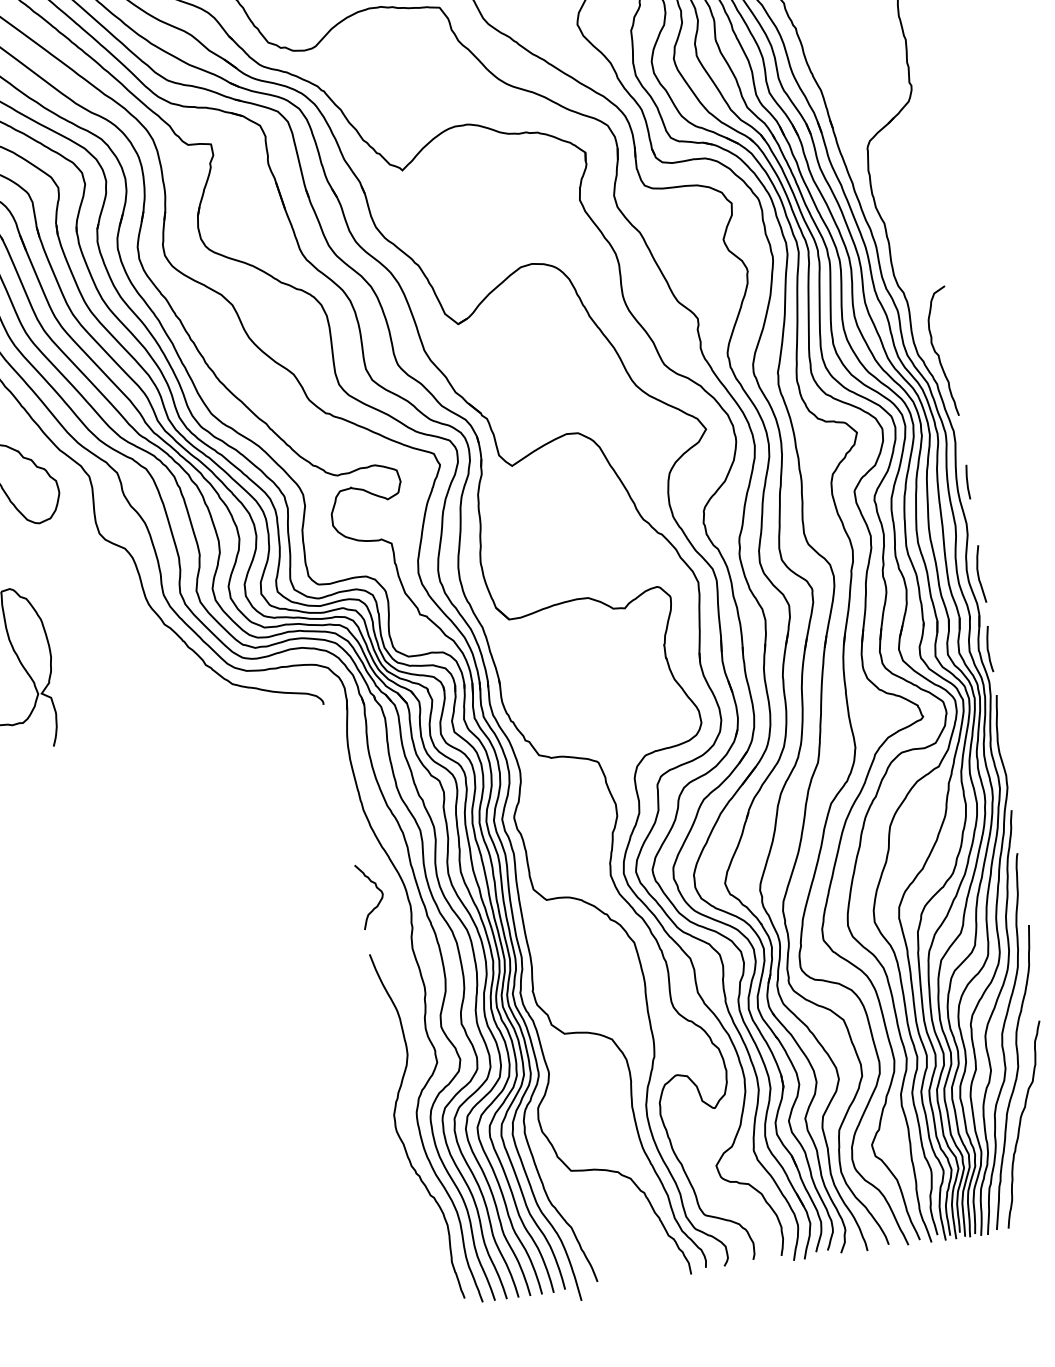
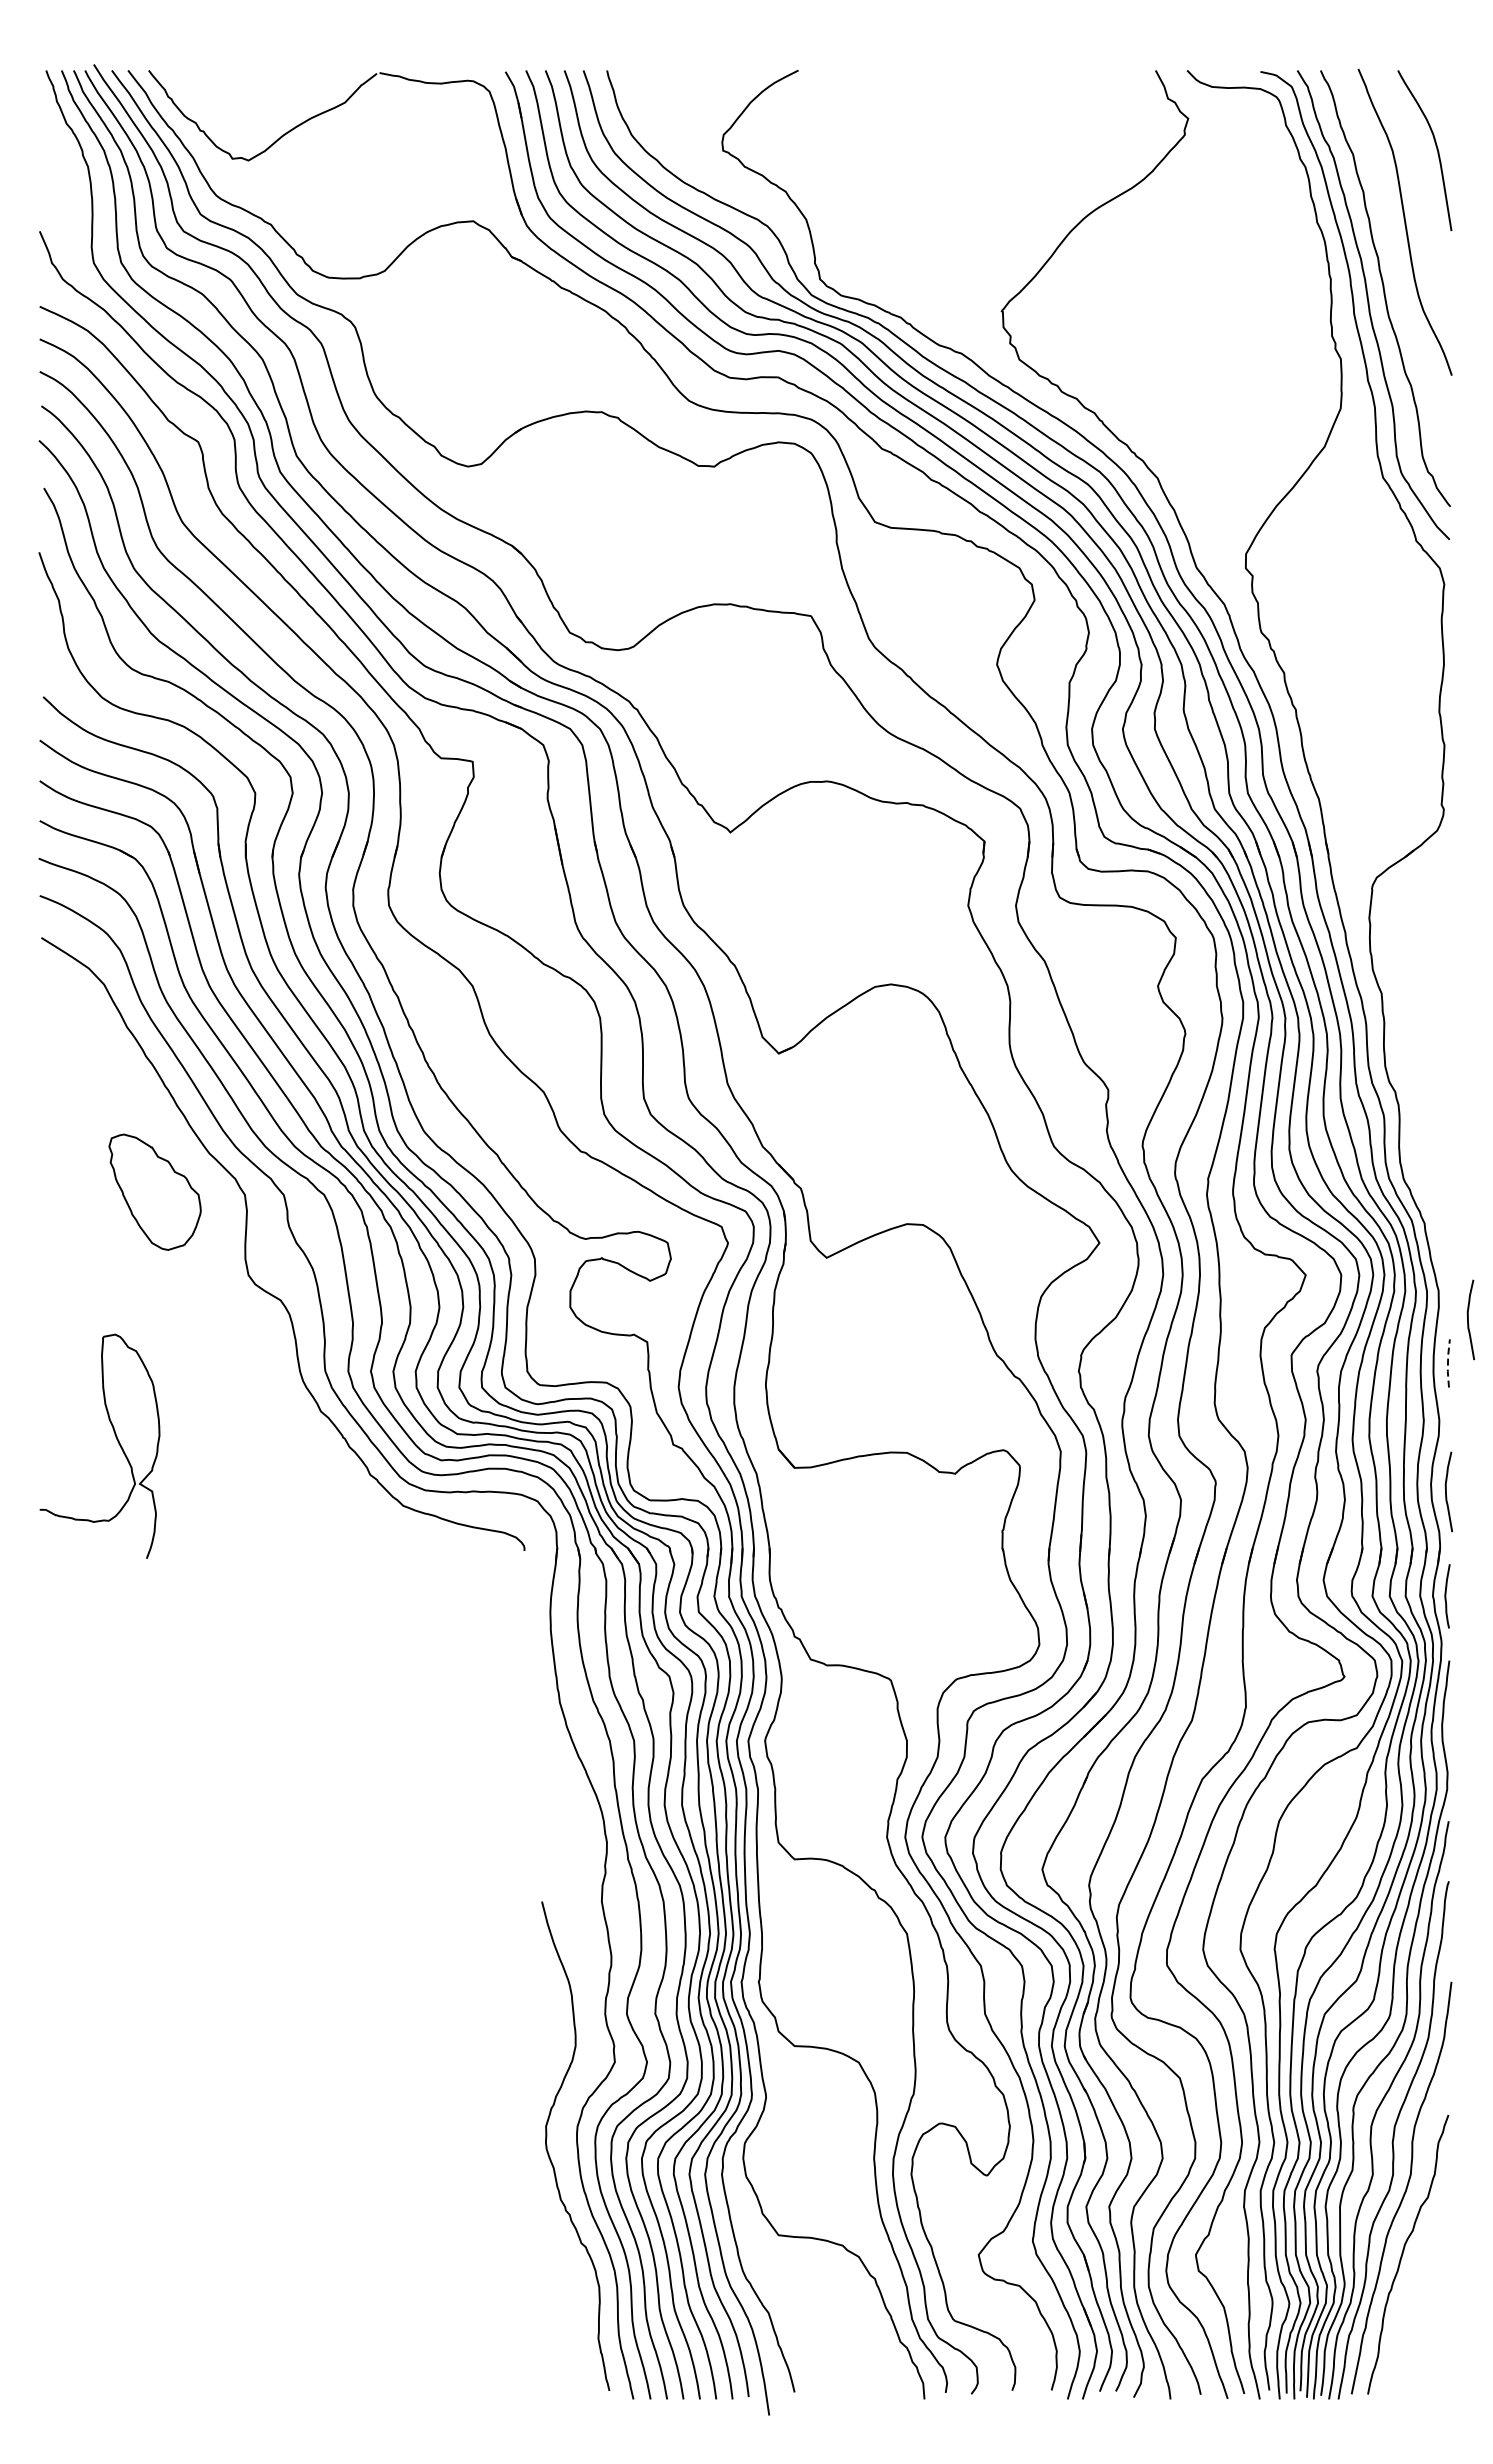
curve: (939, 354) -> (1432, 1183), removed
curve: (977, 448) -> (1468, 1319), added
line: (967, 482) -> (1447, 1363), solid -> dashed
curve: (378, 889) -> (565, 1814), removed

